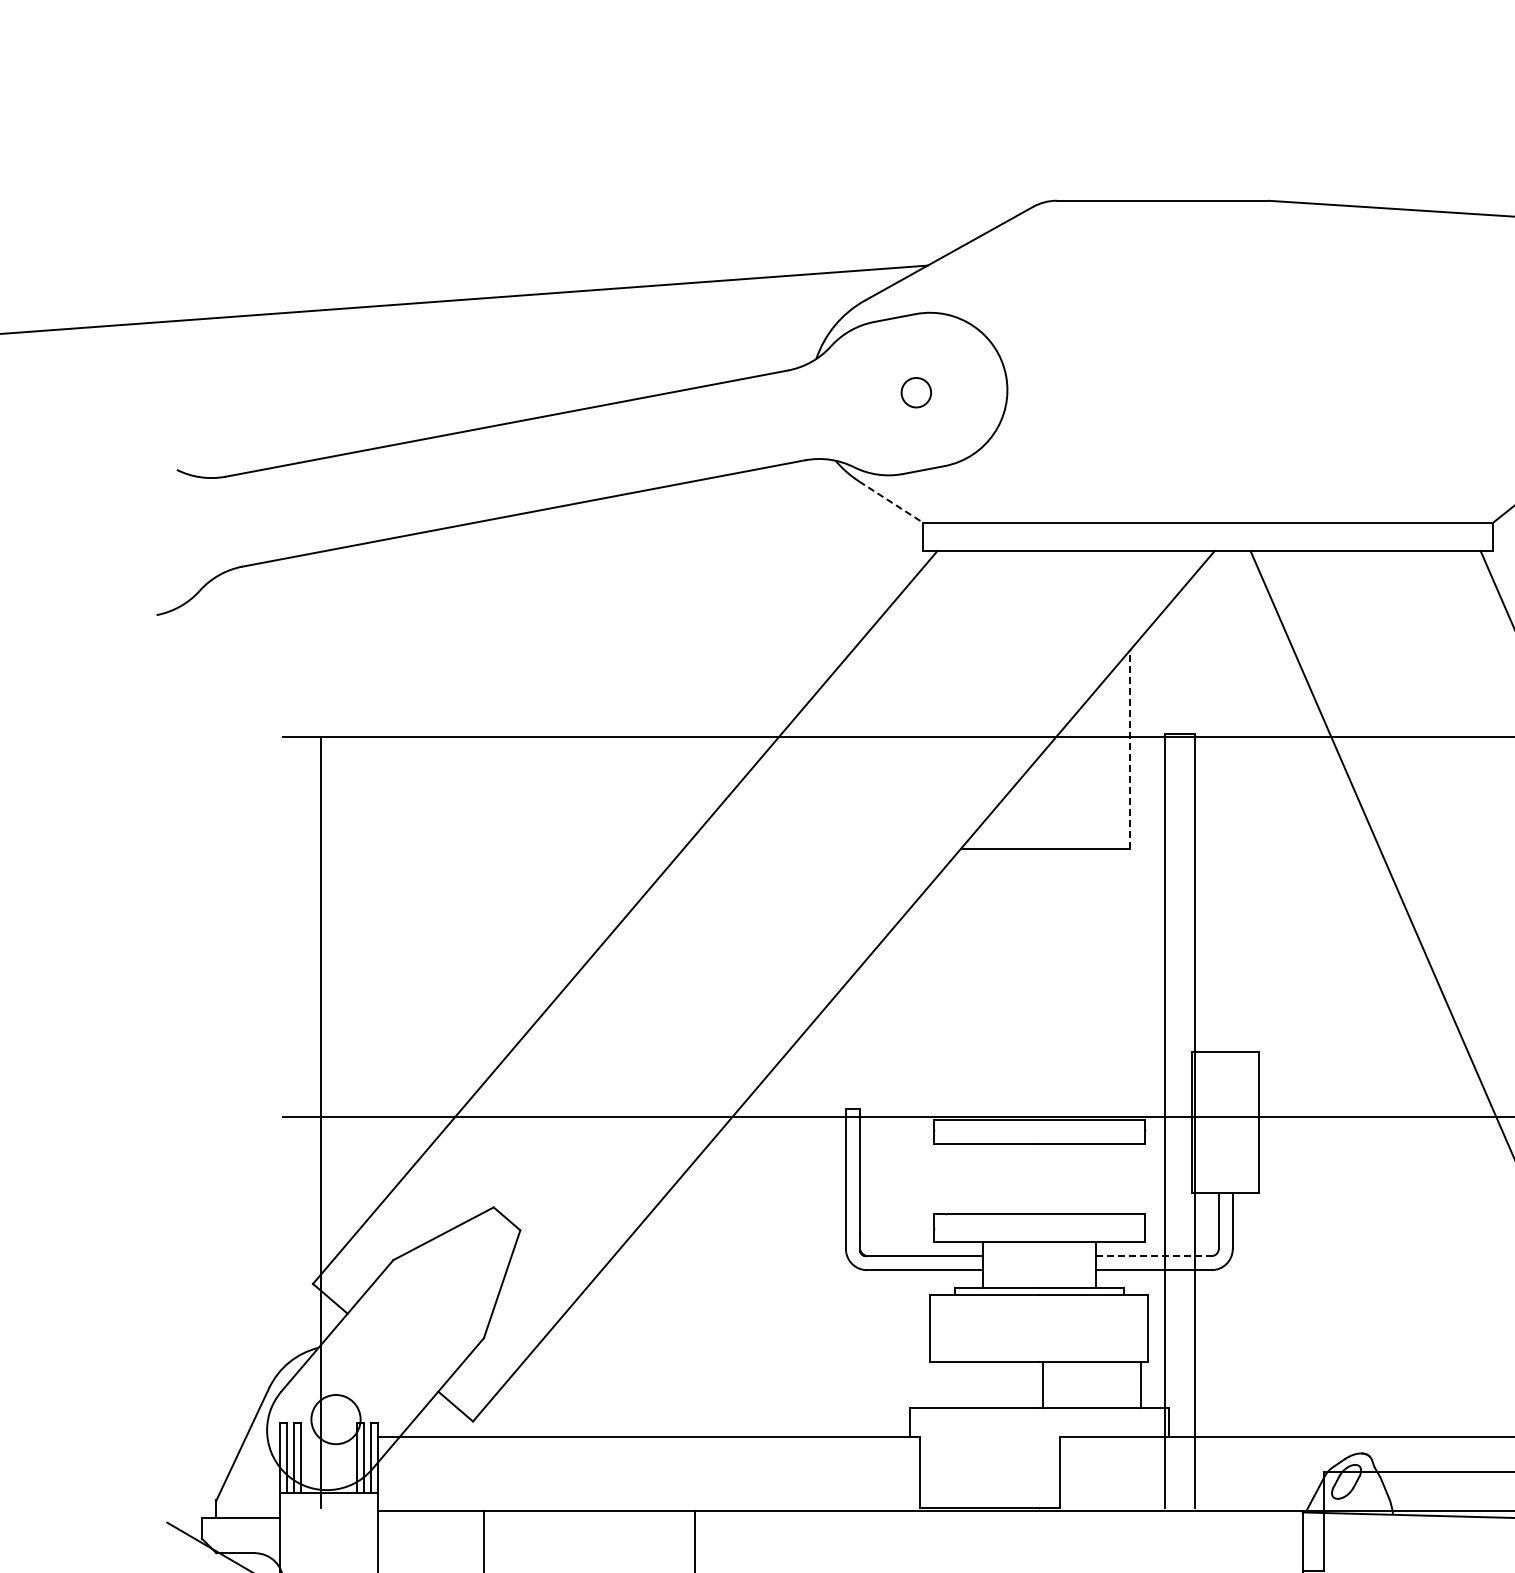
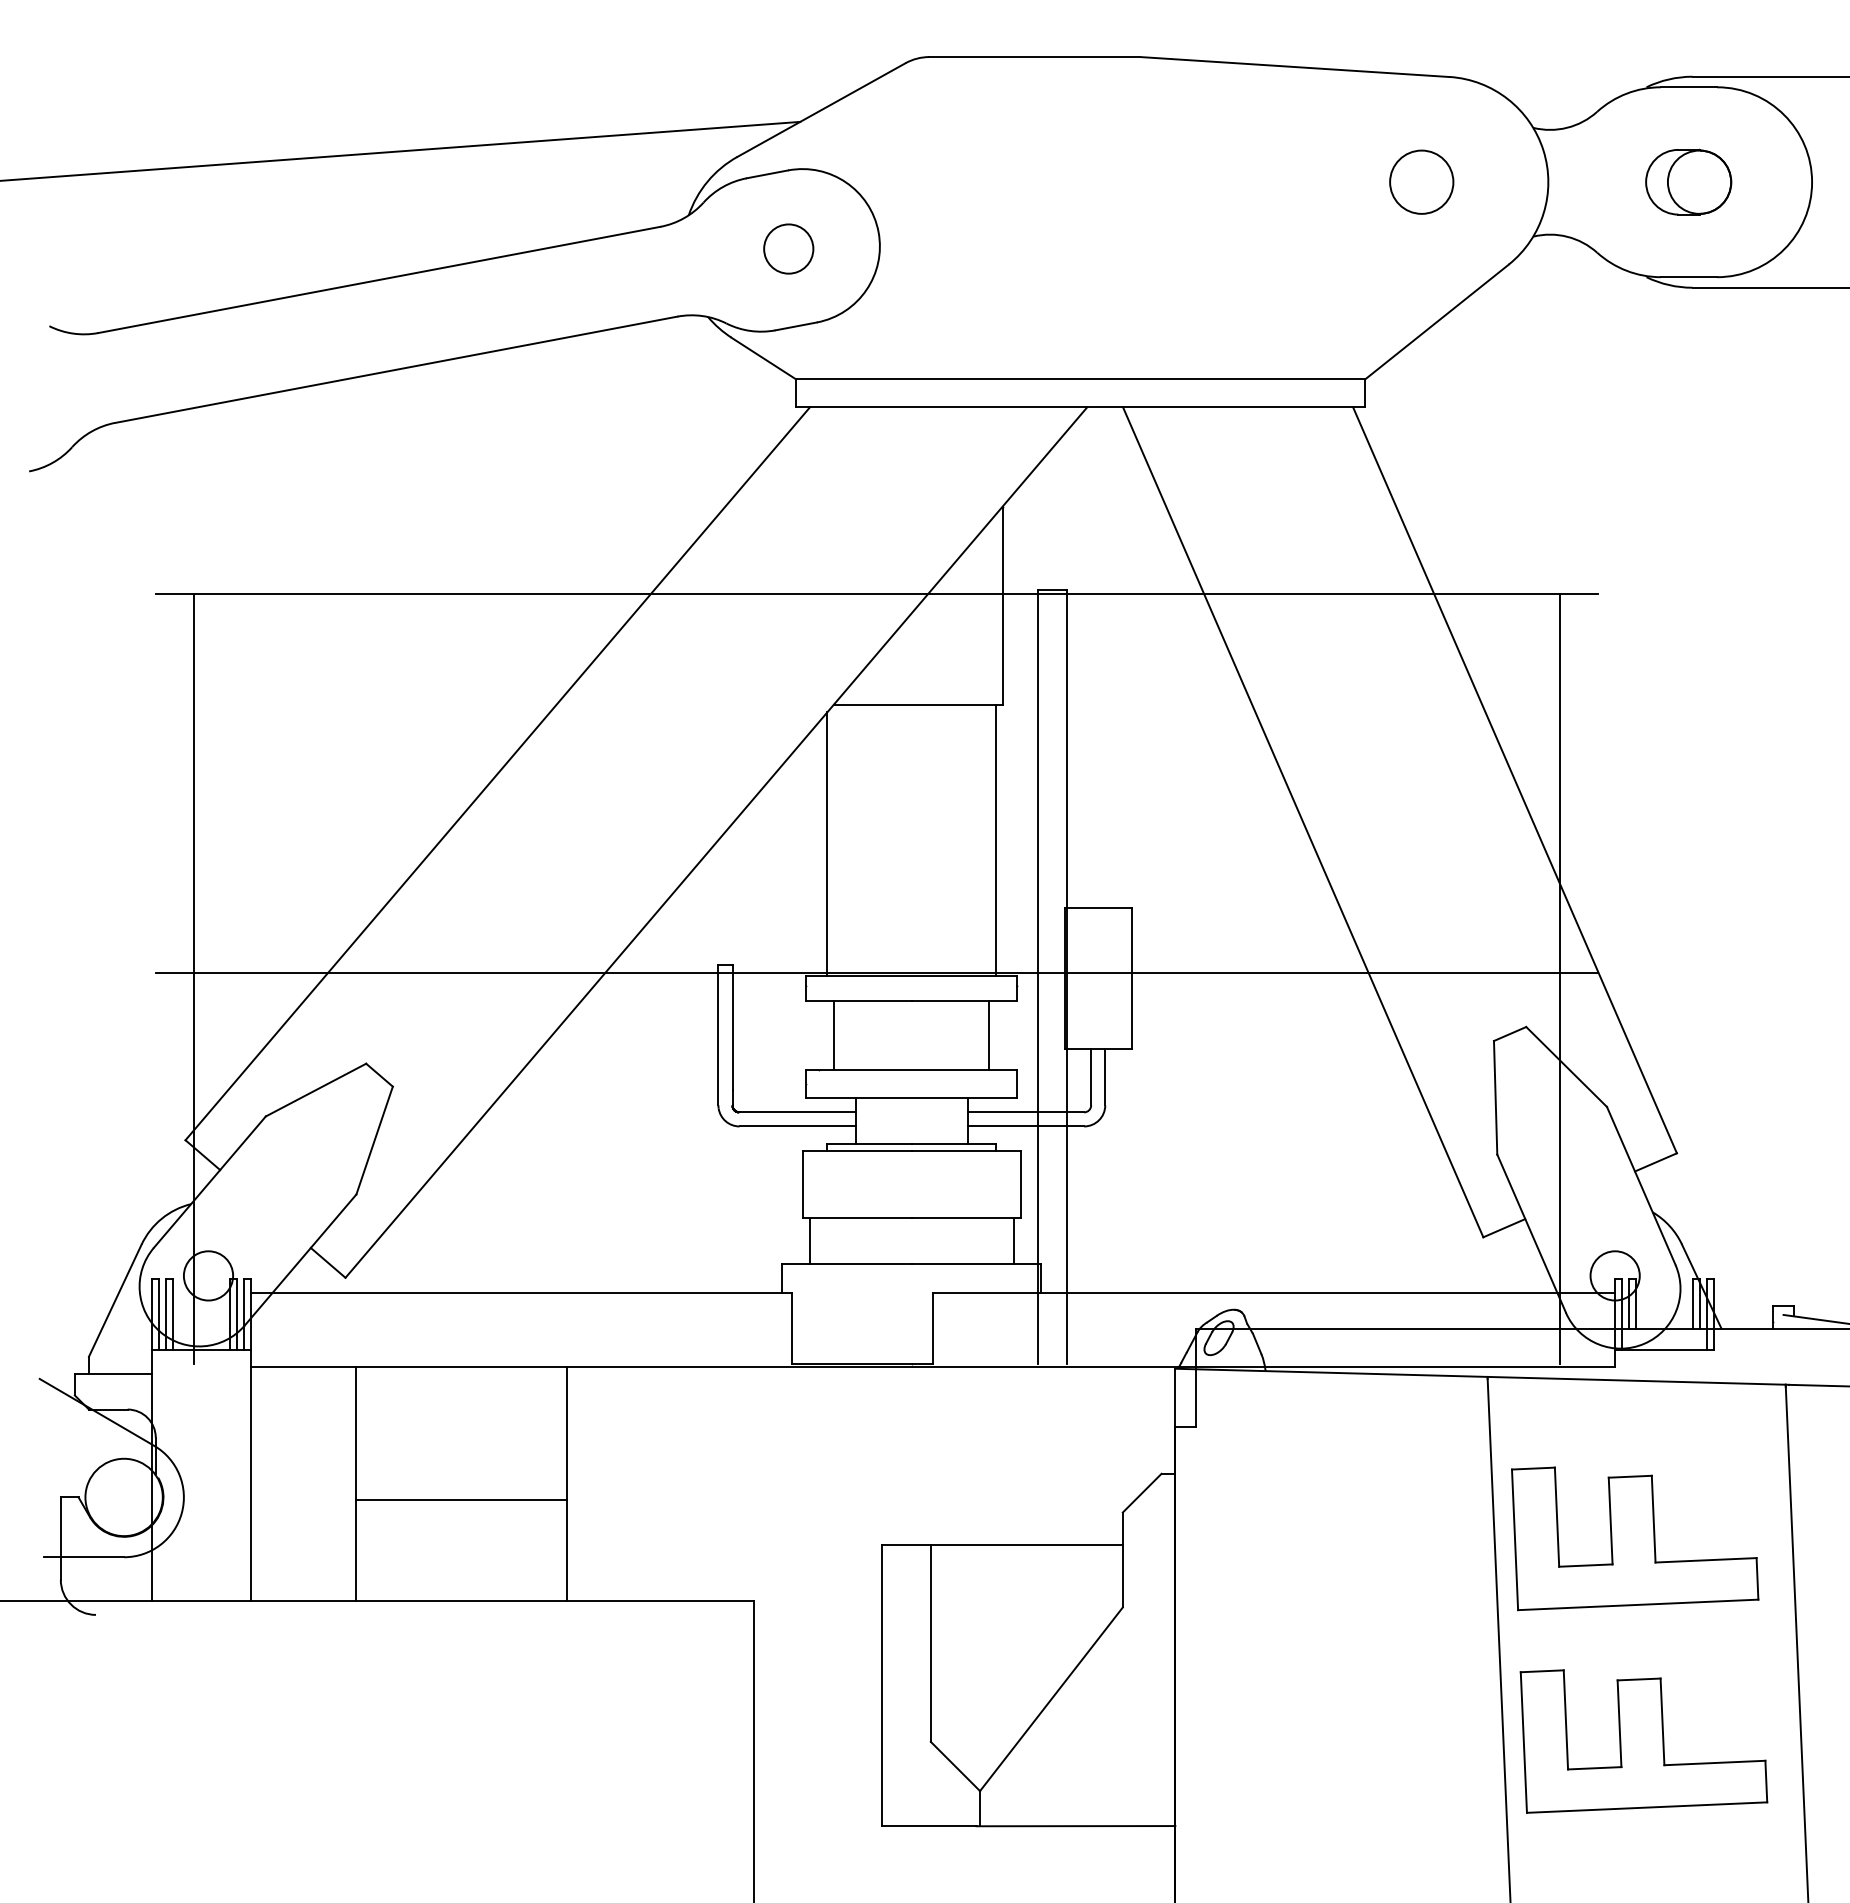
circle: (916, 392) -> (788, 248), size x1.67
line: (892, 502) -> (764, 358), dashed -> solid
line: (1130, 749) -> (1002, 605), dashed -> solid
line: (1124, 983) -> (996, 839), added
line: (955, 987) -> (827, 843), added
line: (962, 1179) -> (834, 1035), added
line: (1117, 1179) -> (989, 1035), added
line: (1154, 1256) -> (1026, 1112), dashed -> solid
line: (1043, 1384) -> (809, 1240), moved

